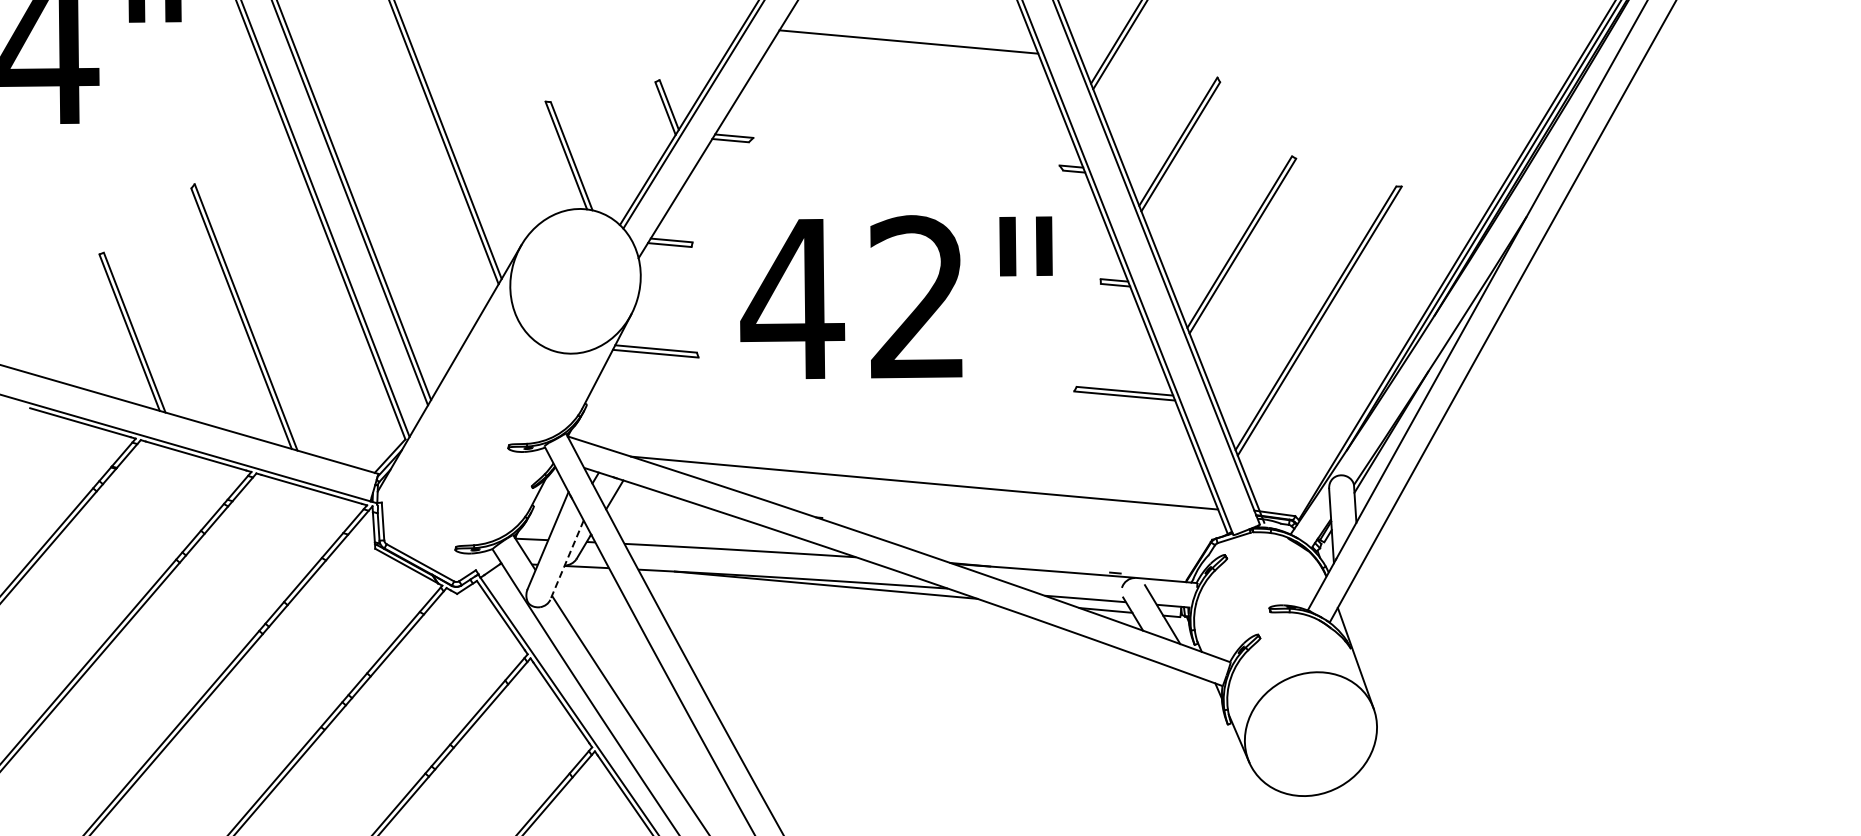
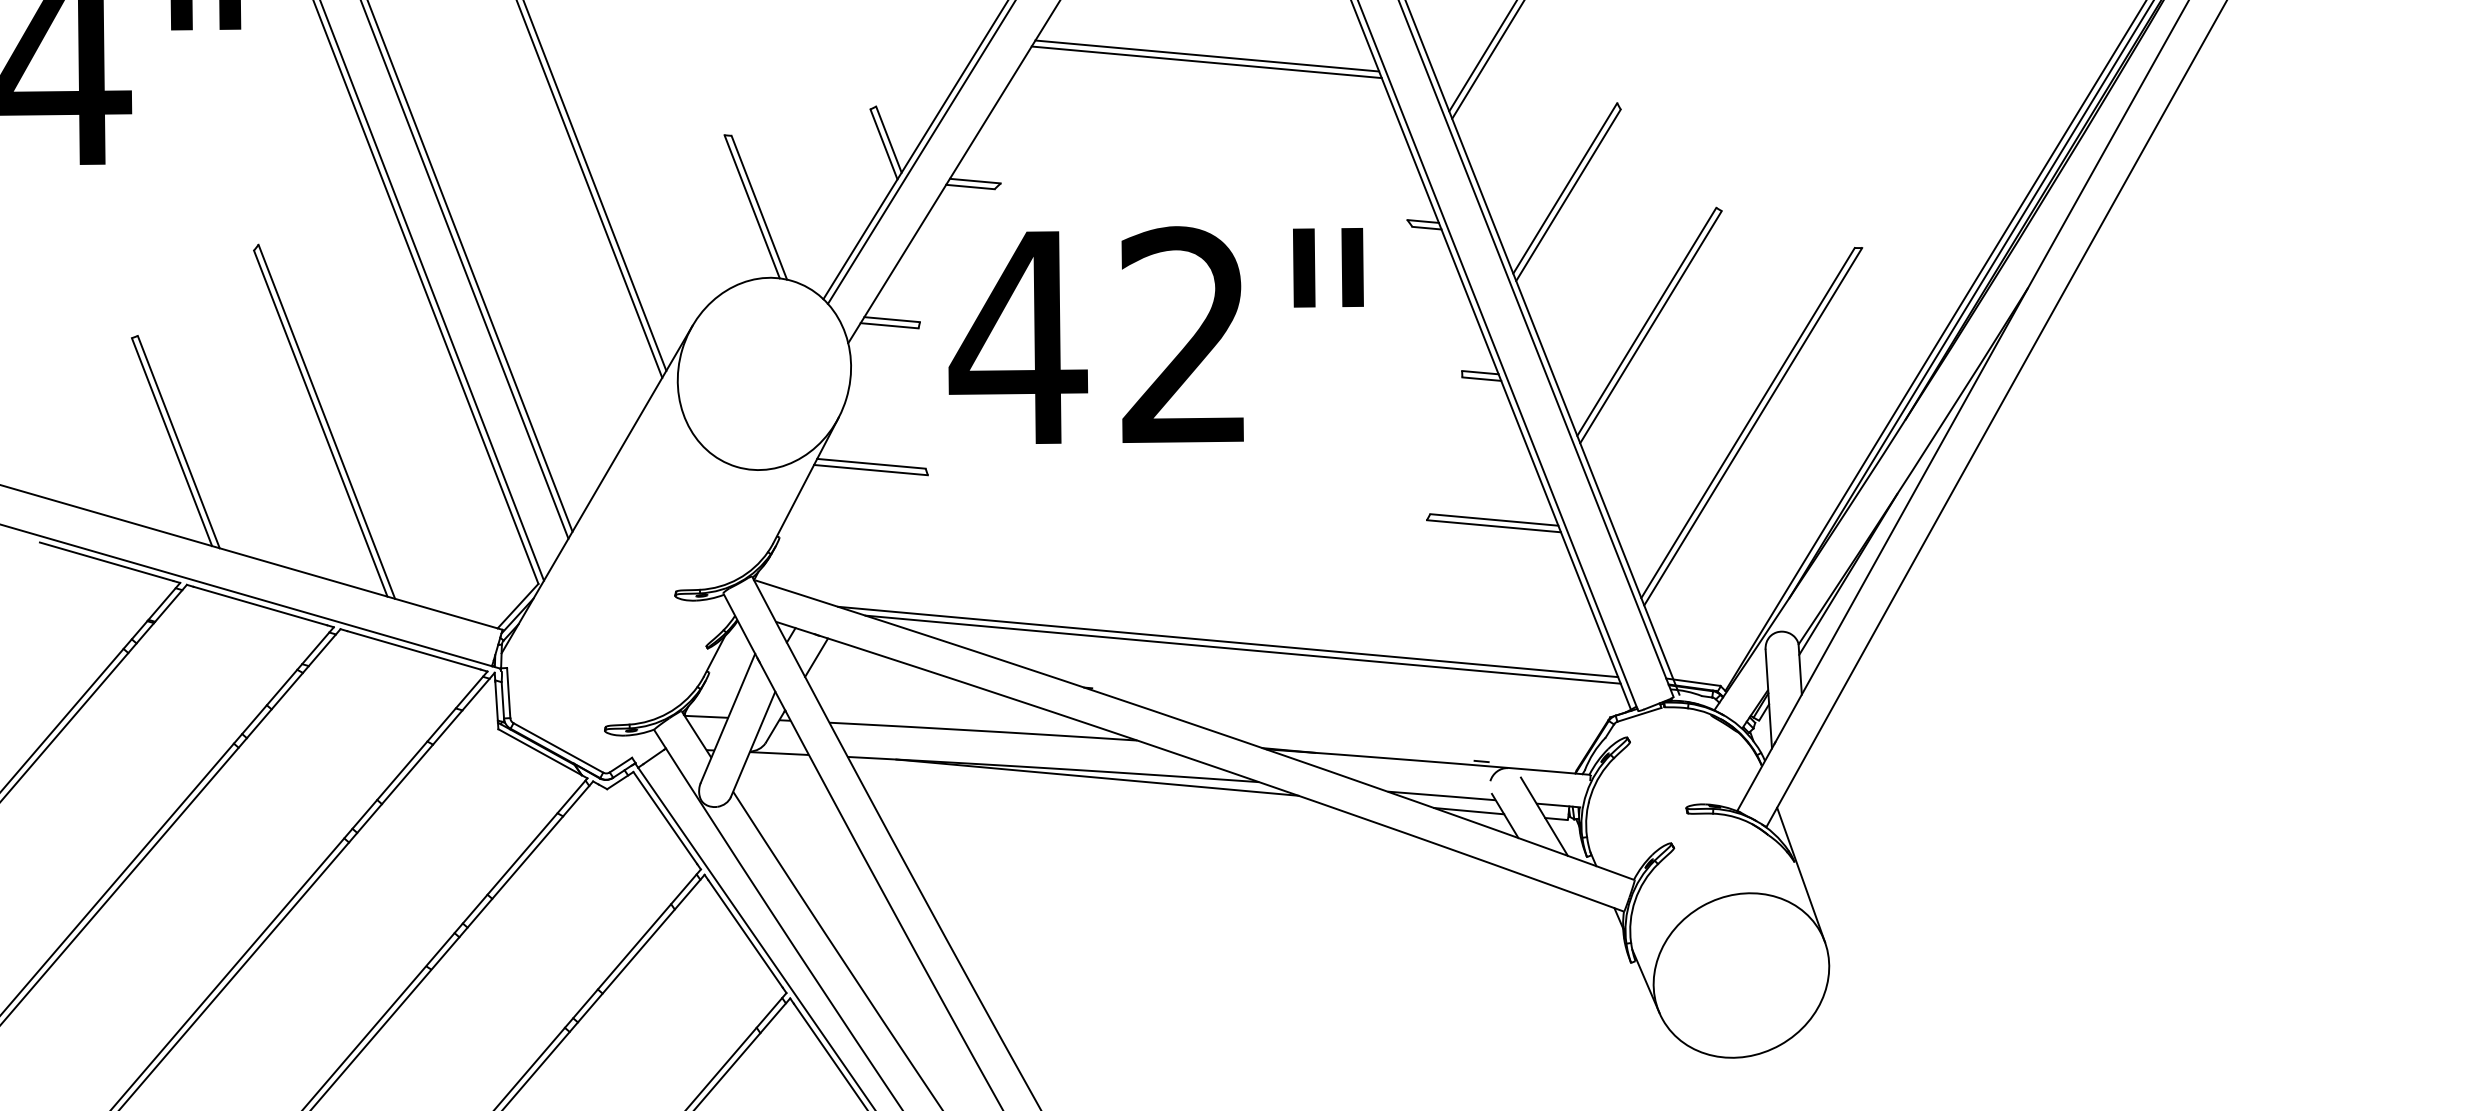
line: (908, 46) -> (1206, 61), added
text: (896, 296) -> (1156, 334), moved
line: (935, 488) -> (1242, 649), added
line: (567, 560) -> (753, 744), dashed -> solid

